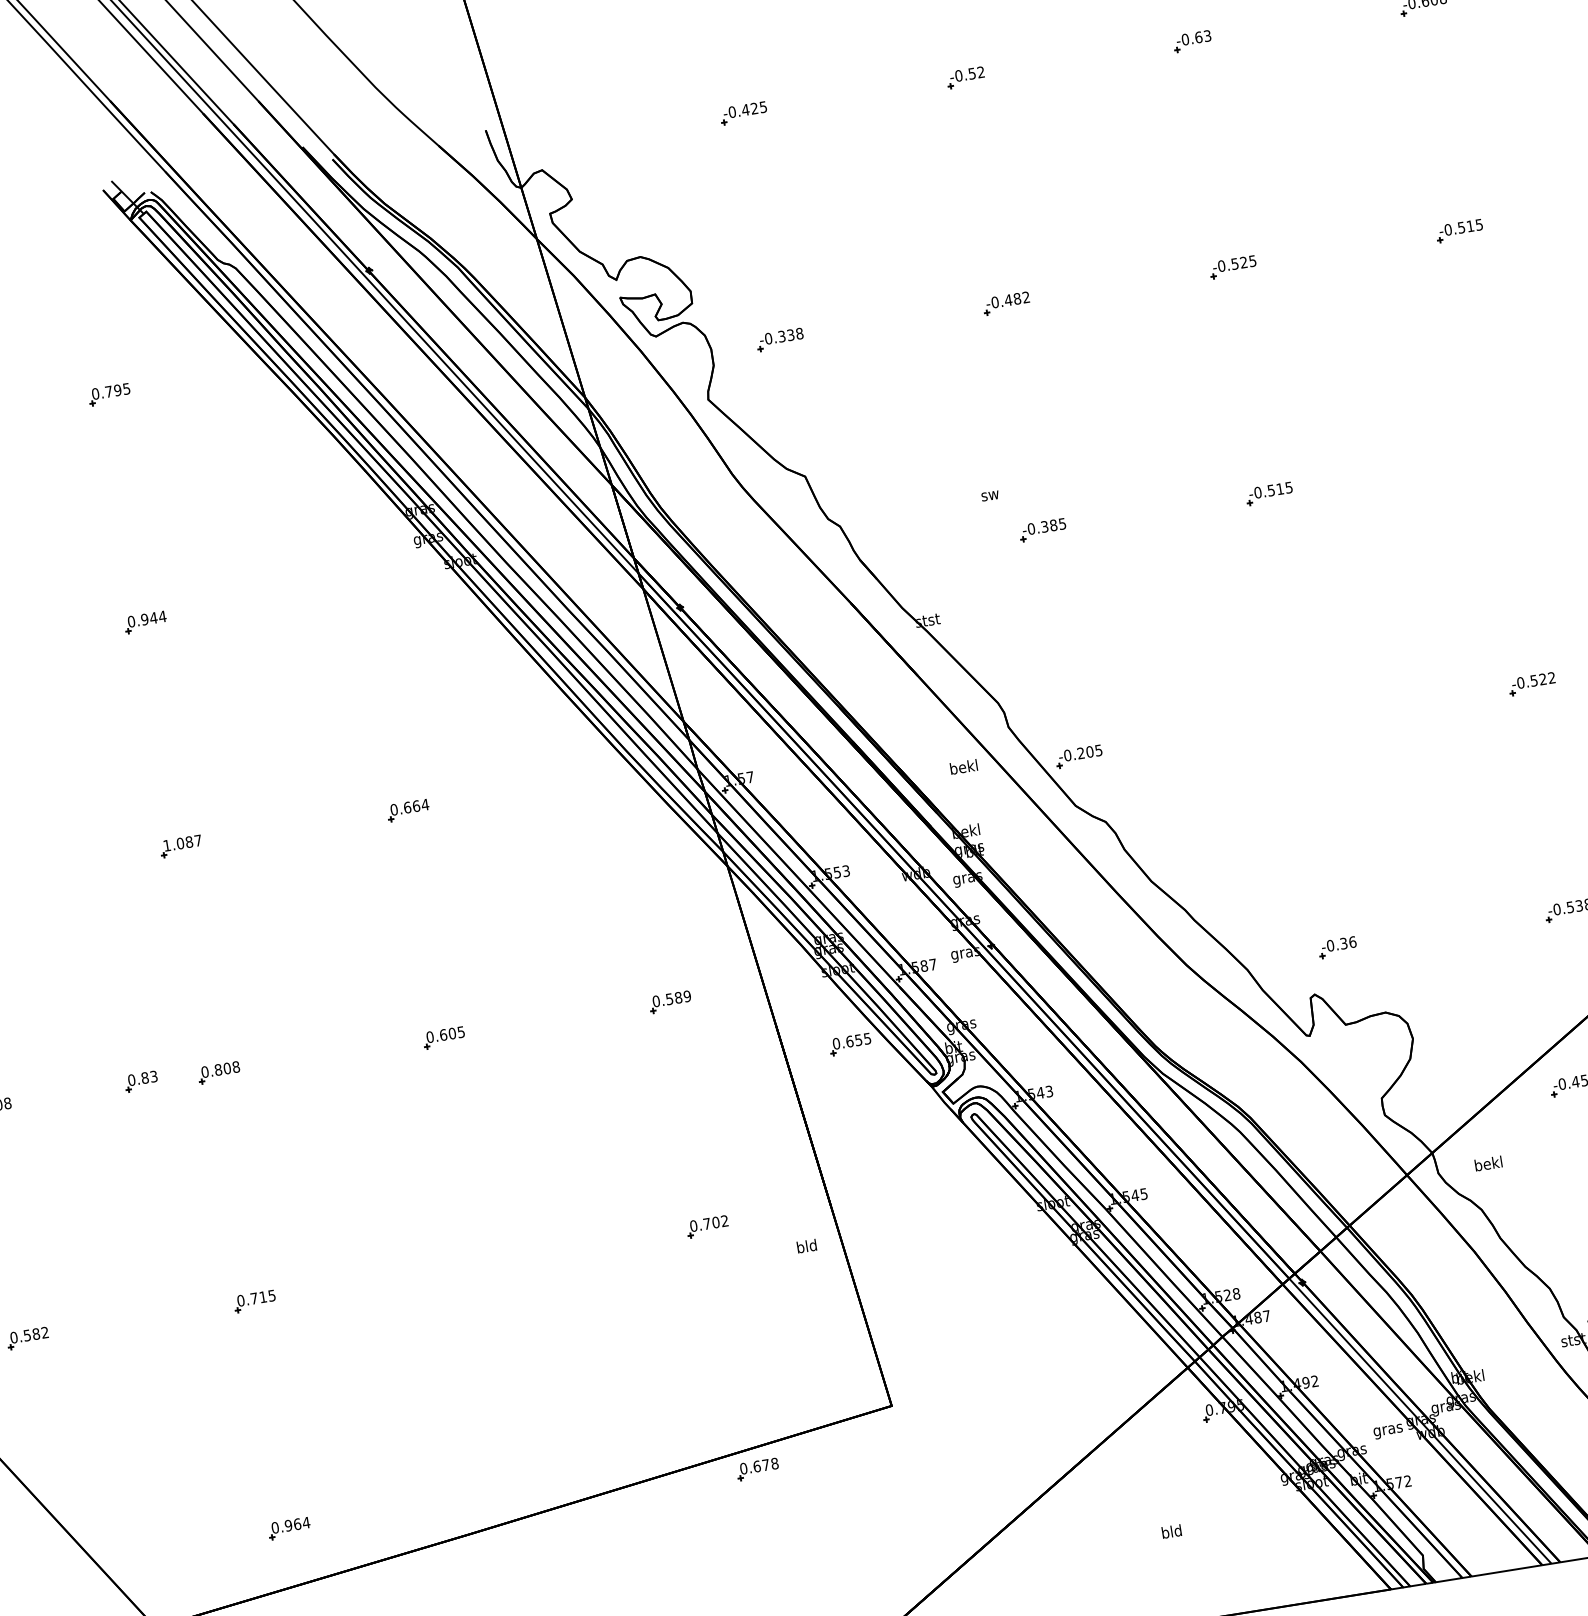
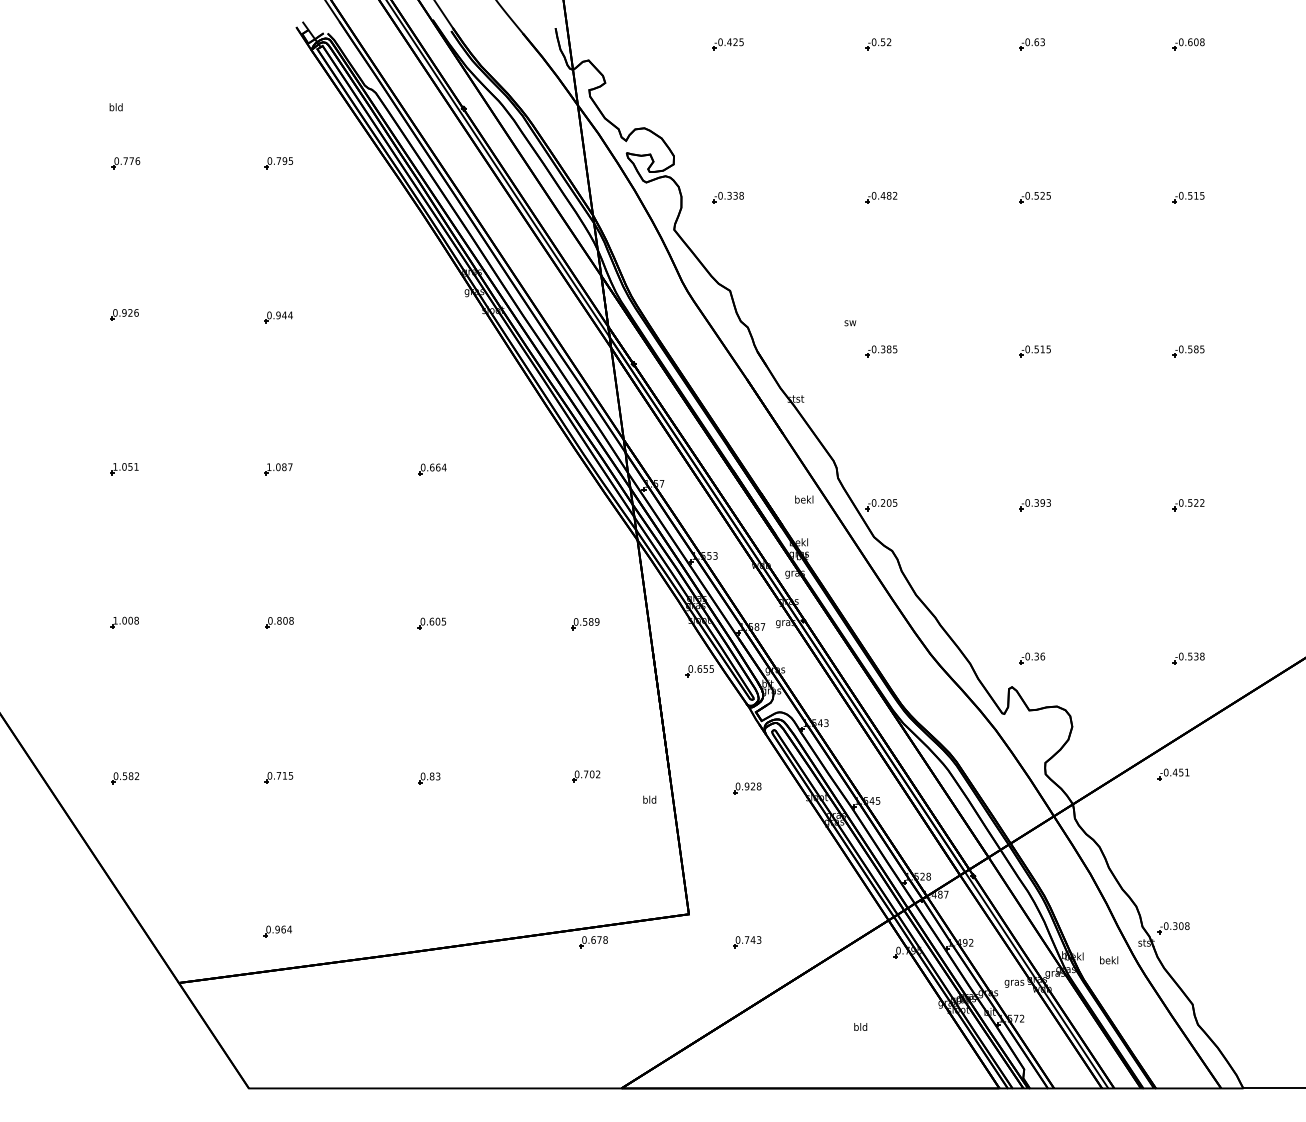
part: (1495, 457) -> (1188, 351), added
part: (1304, 721) -> (1034, 505), added
part: (141, 1081) -> (429, 778), moved
text: (1489, 1163) -> (1109, 960), moved
part: (948, 1206) -> (747, 788), added
part: (984, 1433) -> (747, 942), added

